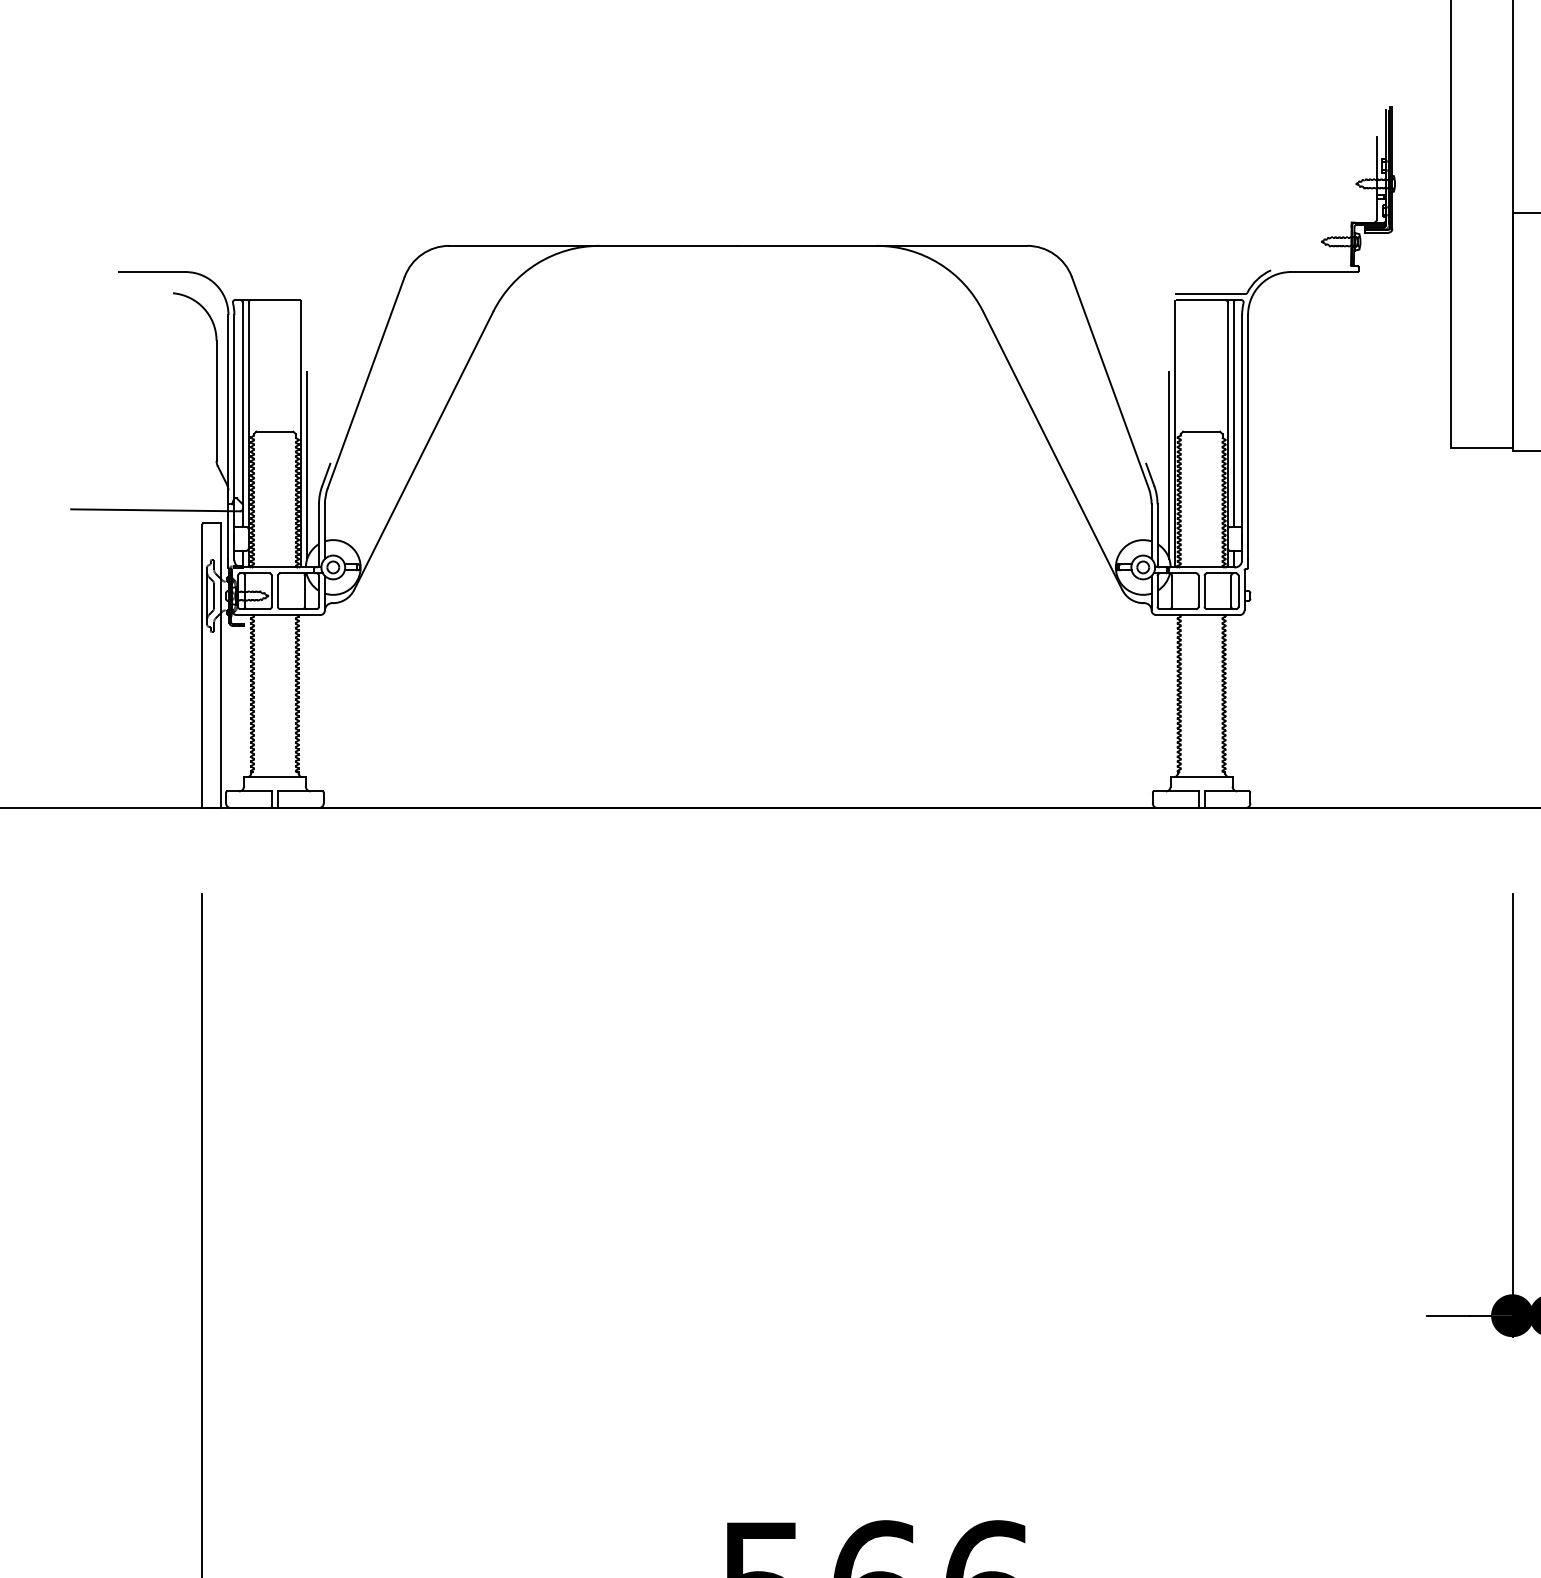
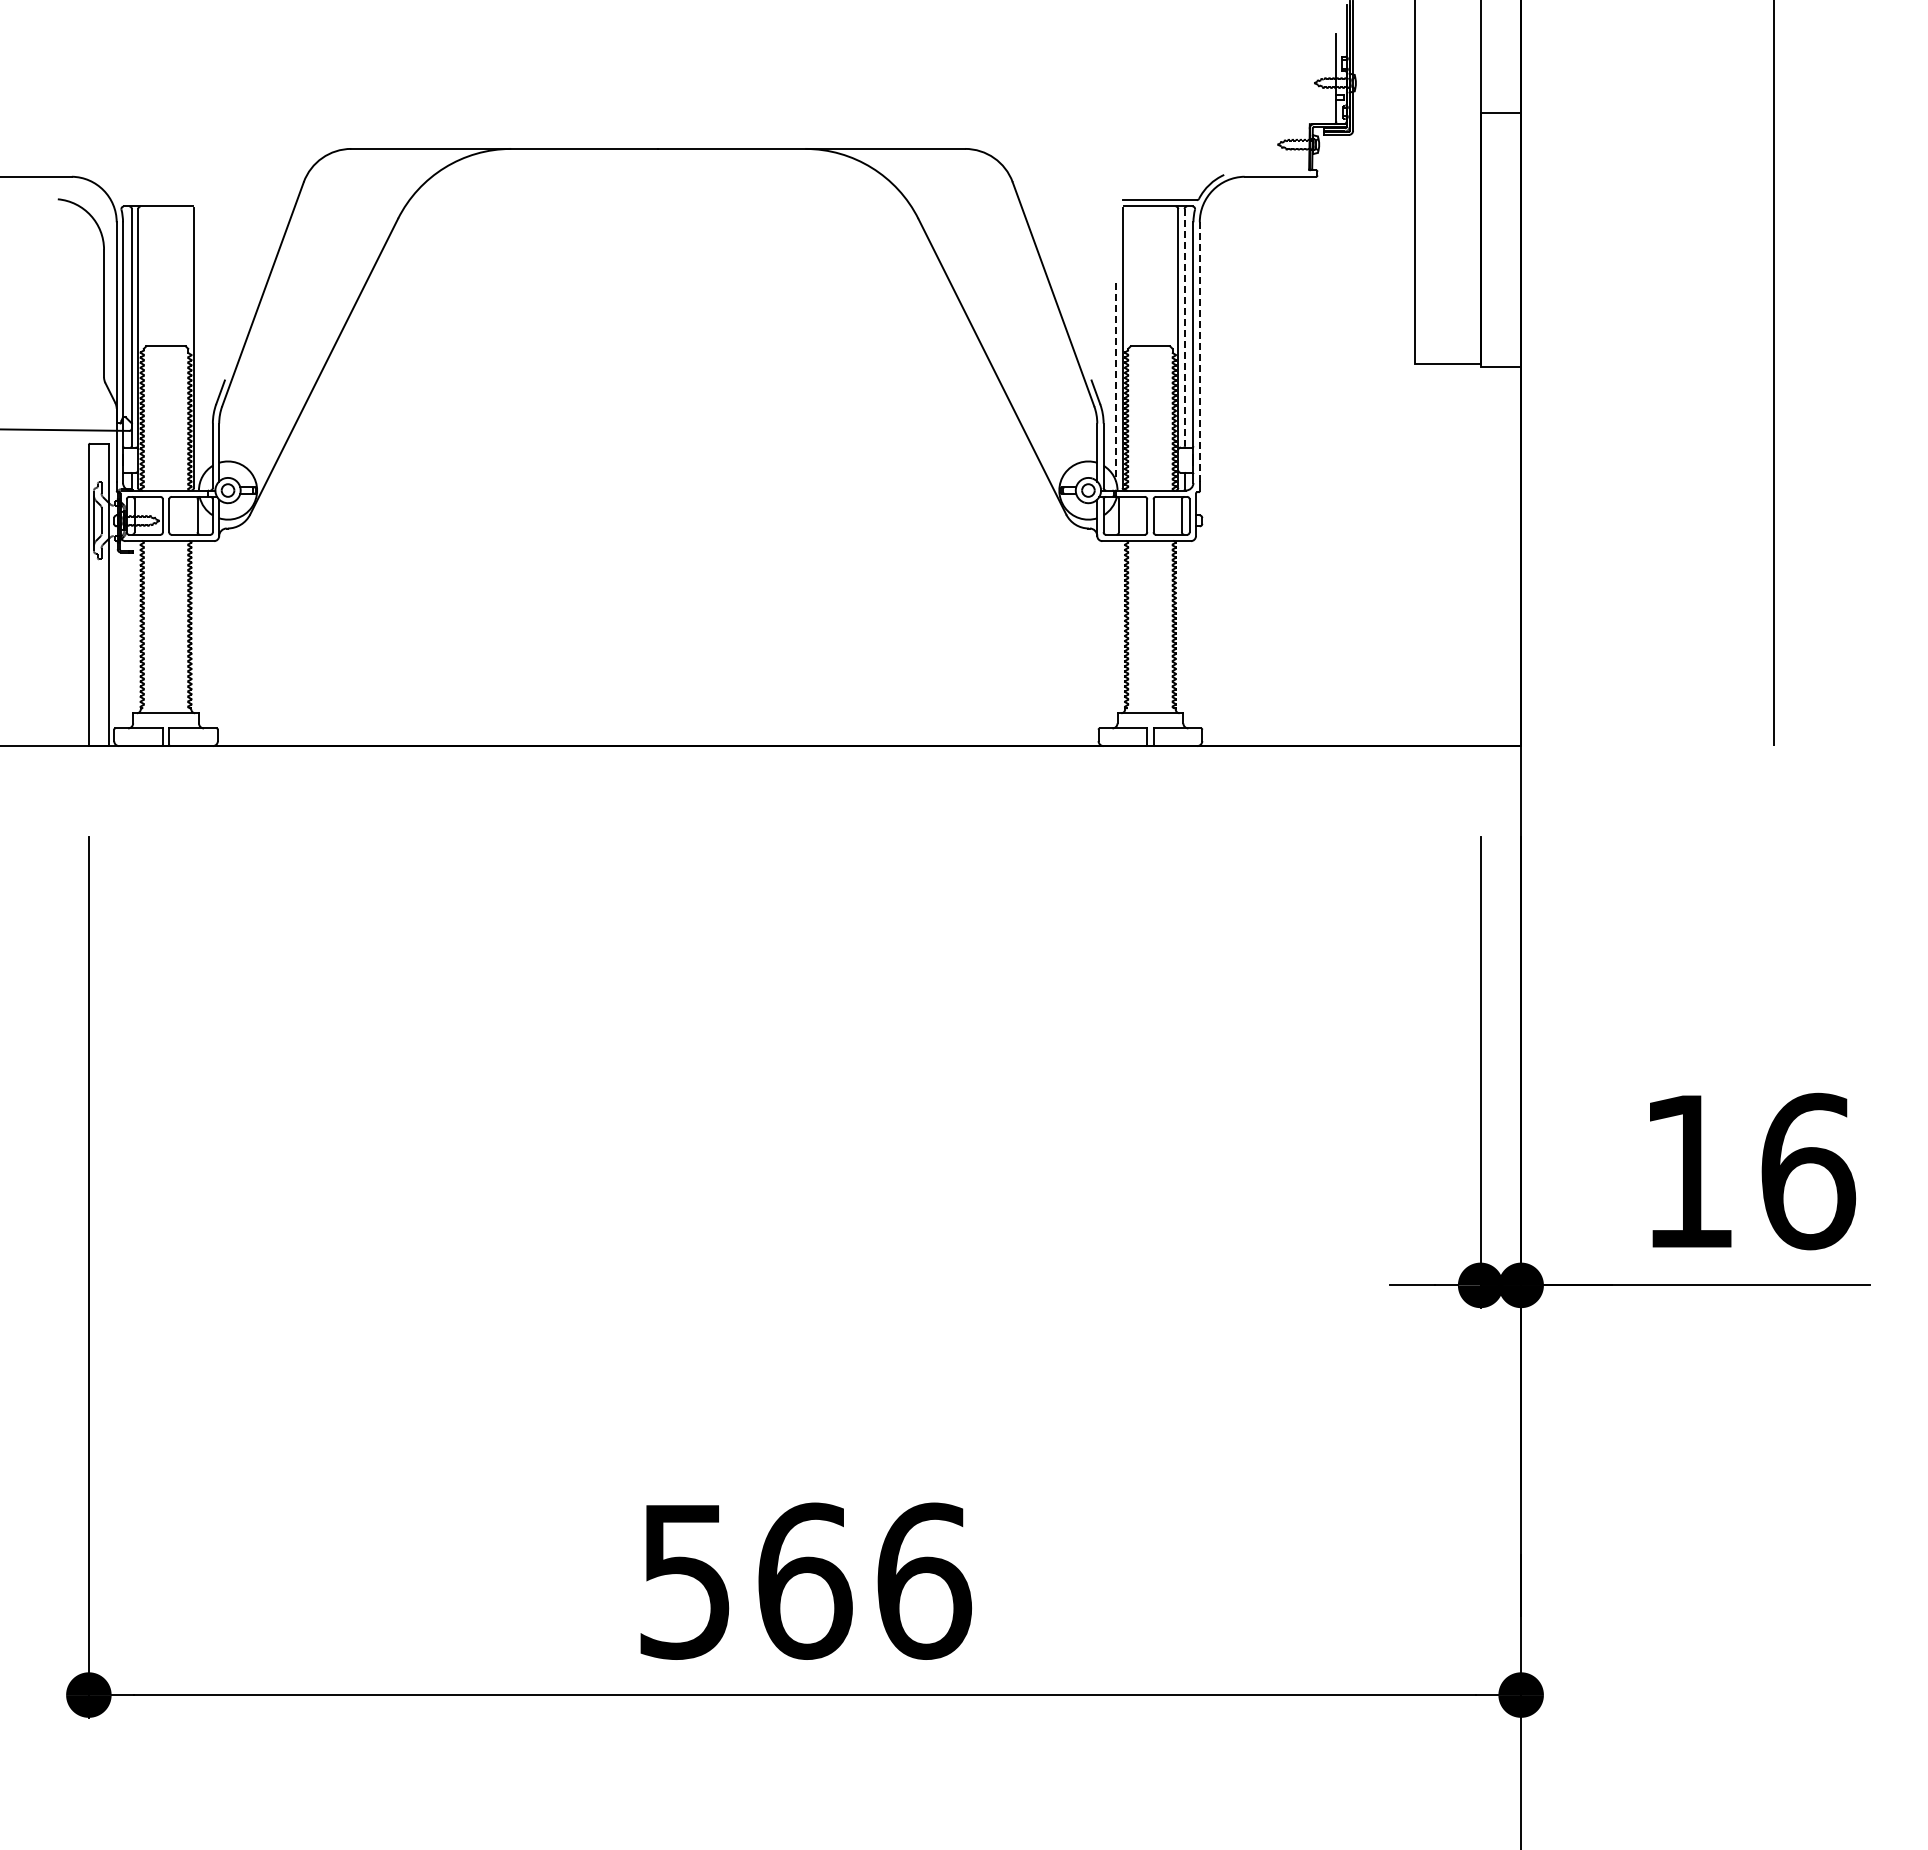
line: (1233, 413) -> (1184, 327), solid -> dashed
line: (1247, 437) -> (1199, 352), solid -> dashed
line: (307, 465) -> (200, 382), removed
line: (1169, 465) -> (1116, 382), solid -> dashed

